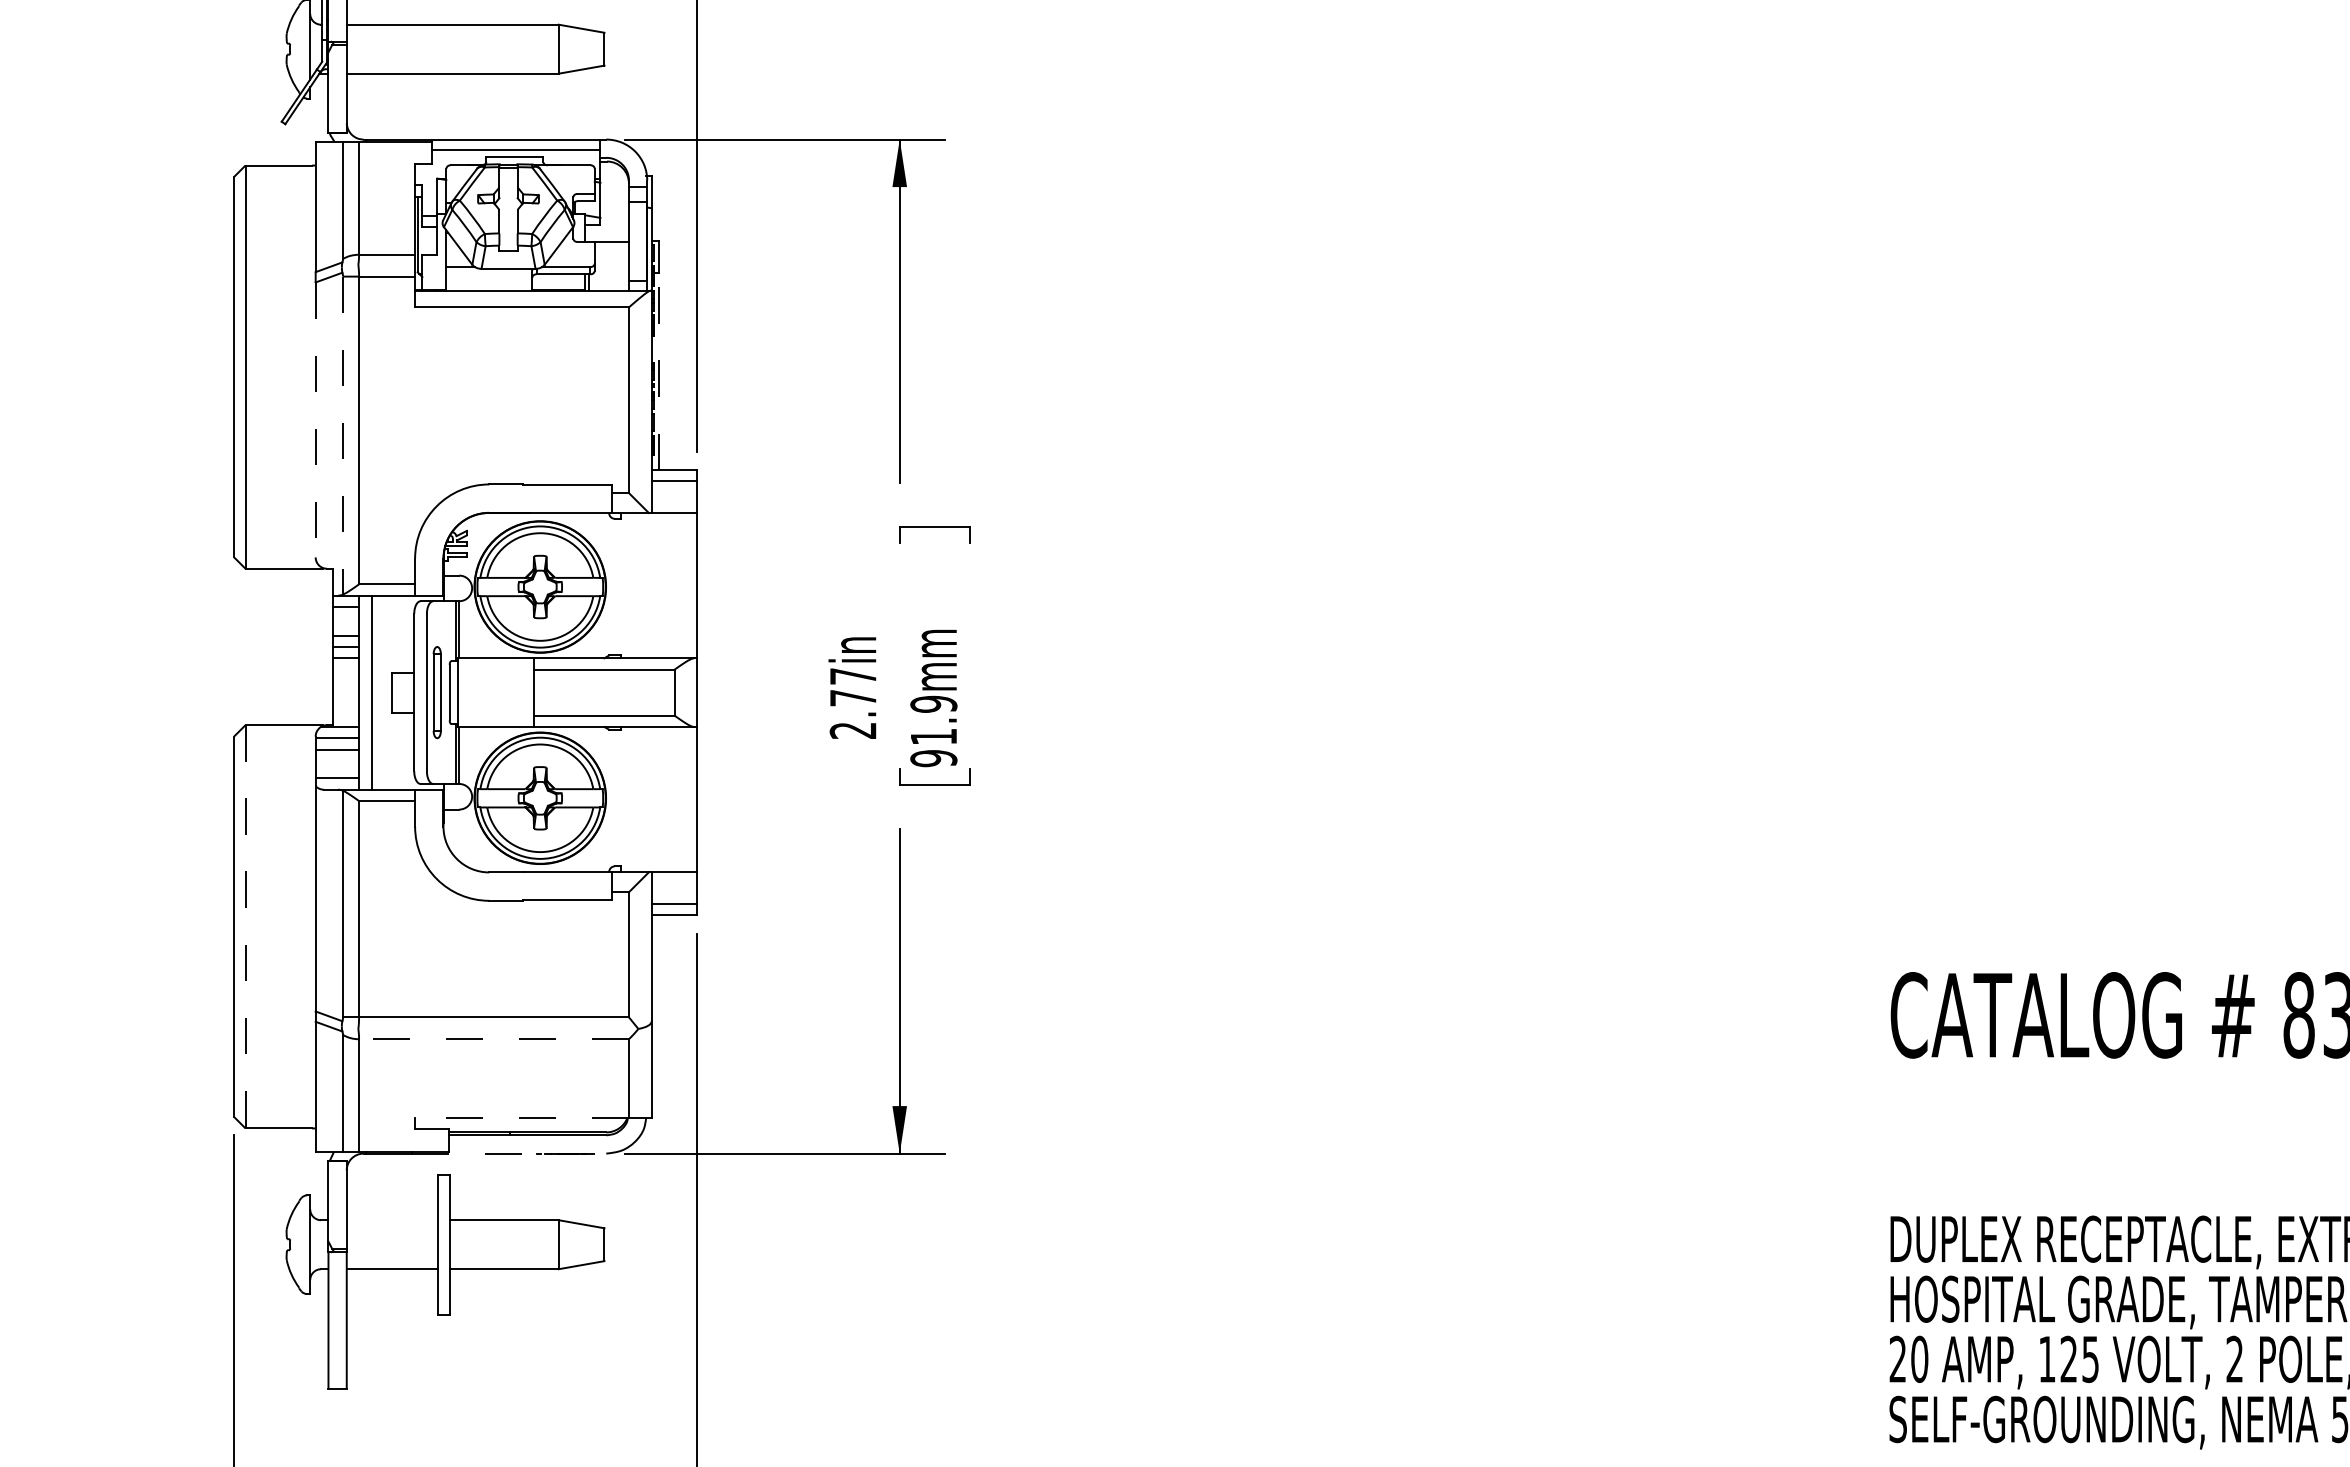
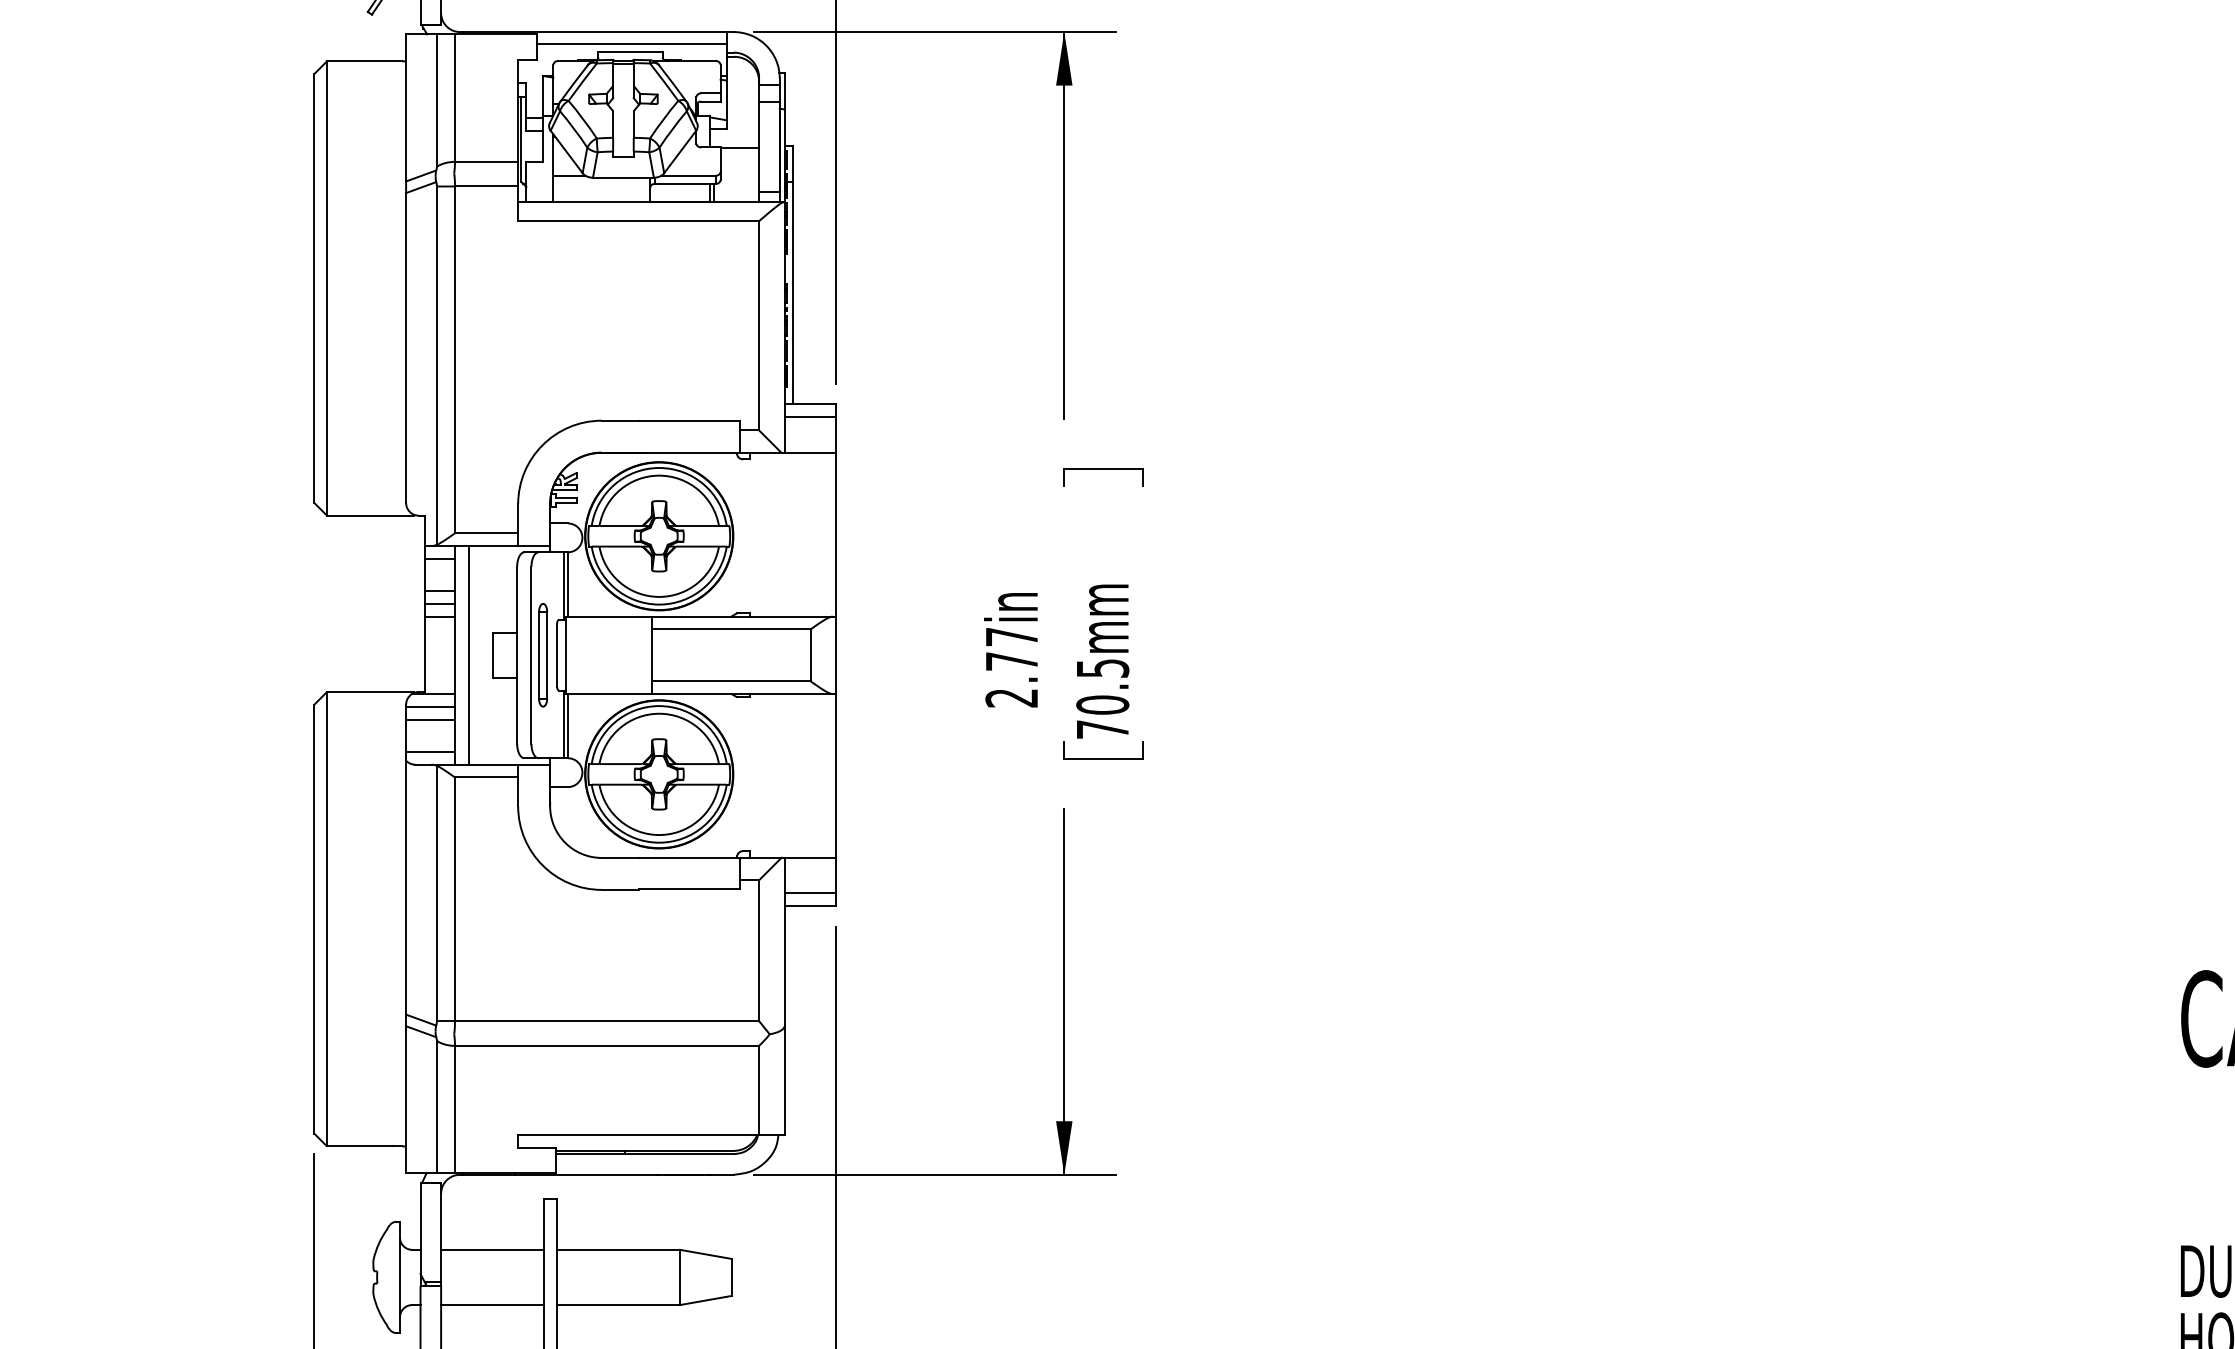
line: (658, 371) -> (792, 293), dashed -> solid
line: (315, 420) -> (405, 348), dashed -> solid
line: (343, 435) -> (437, 365), dashed -> solid
text: (933, 731) -> (1102, 699), 91.9mm -> 70.5mm
line: (245, 926) -> (327, 918), dashed -> solid
line: (494, 1039) -> (607, 1046), dashed -> solid
line: (522, 1118) -> (639, 1135), dashed -> solid
line: (509, 1153) -> (624, 1174), dashed -> solid
line: (392, 1220) -> (492, 1250), added

